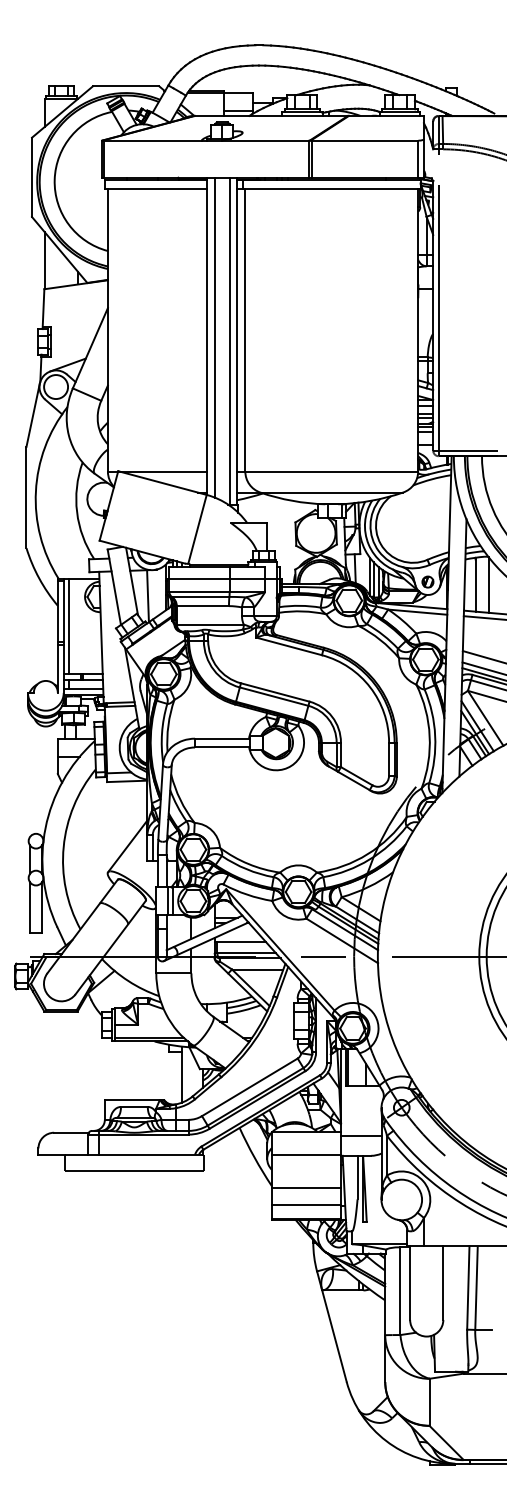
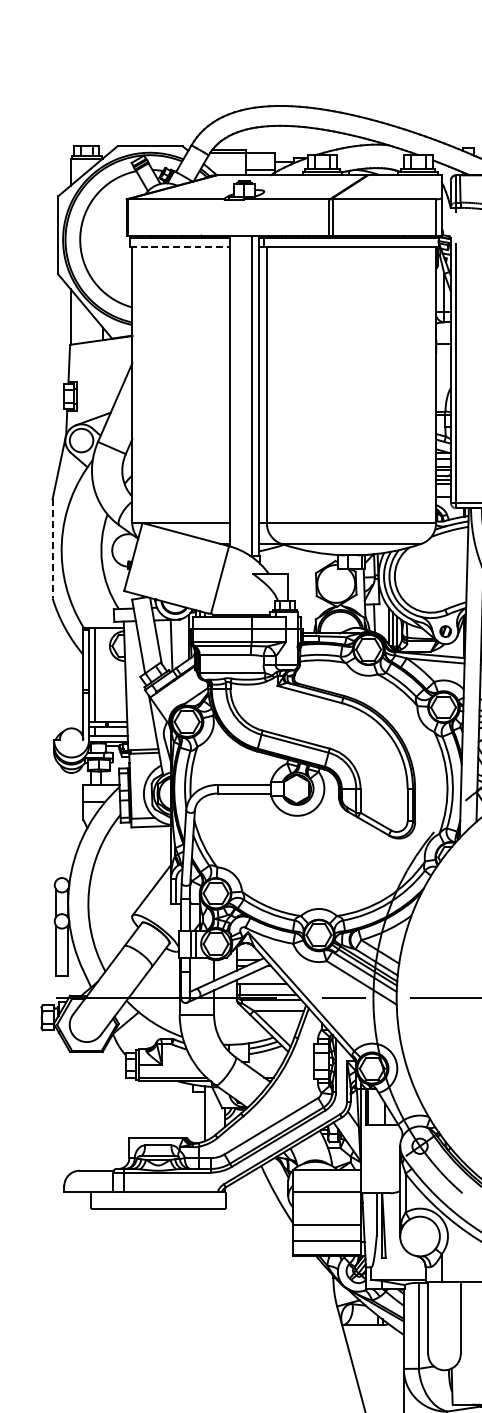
line: (156, 188) -> (179, 246), solid -> dashed
line: (214, 337) -> (236, 392), removed
line: (26, 497) -> (52, 548), solid -> dashed
line: (360, 1135) -> (379, 1173), removed

